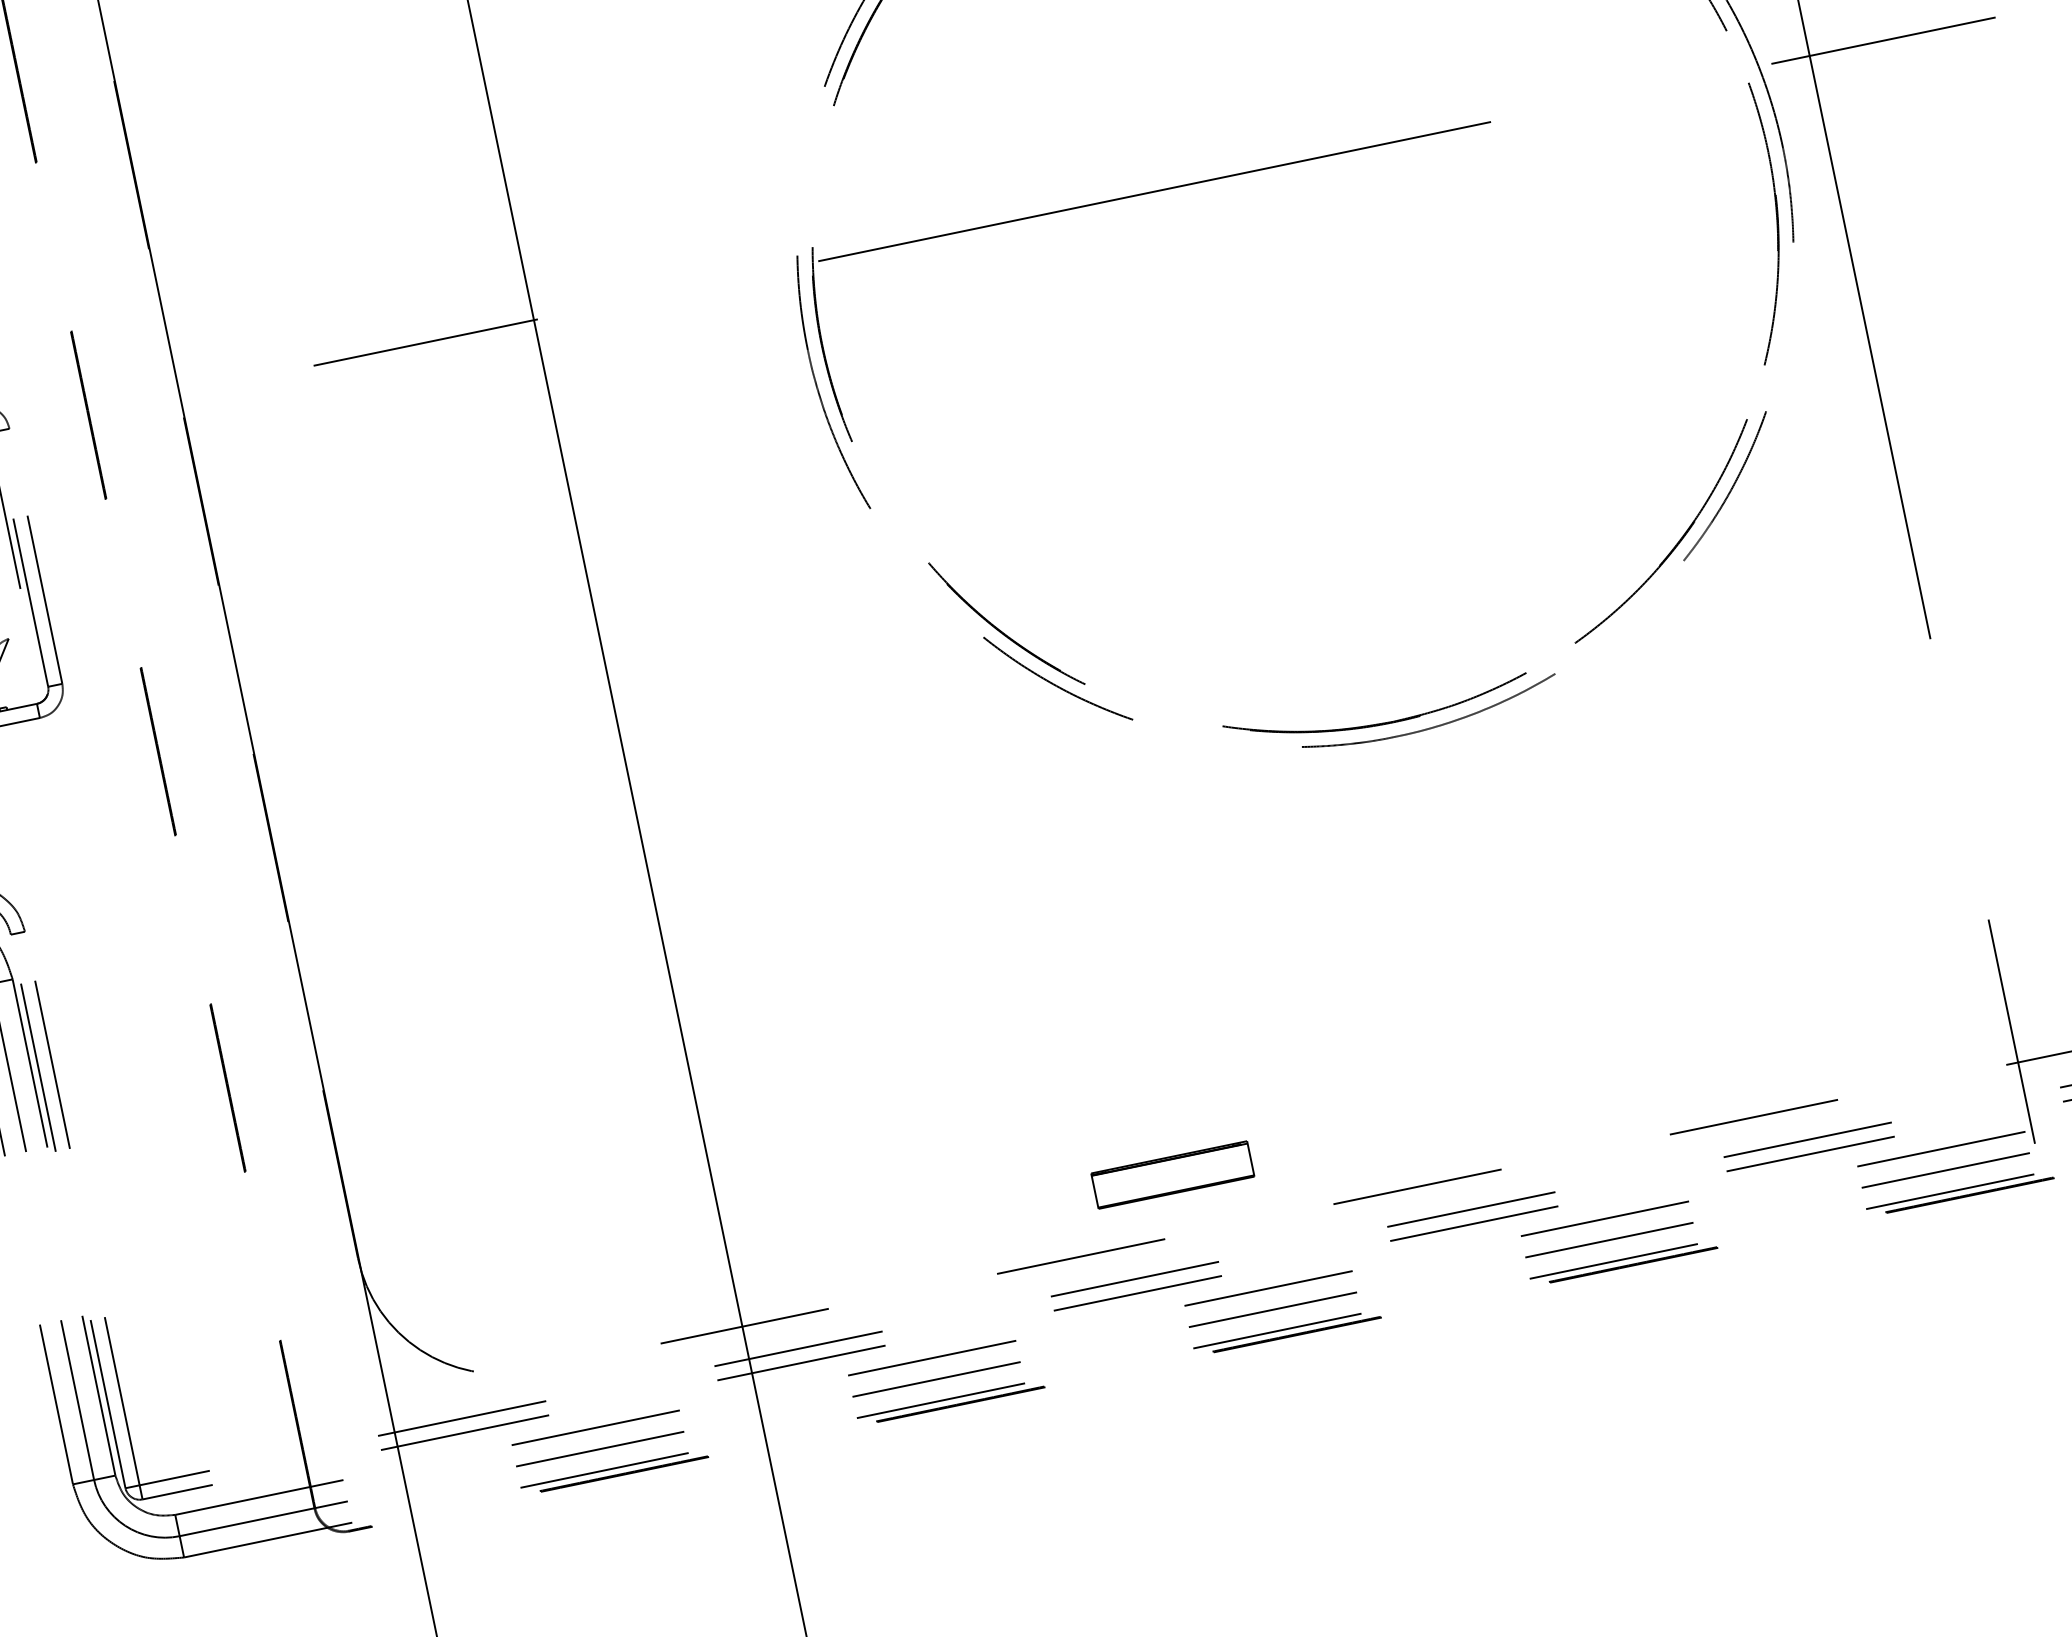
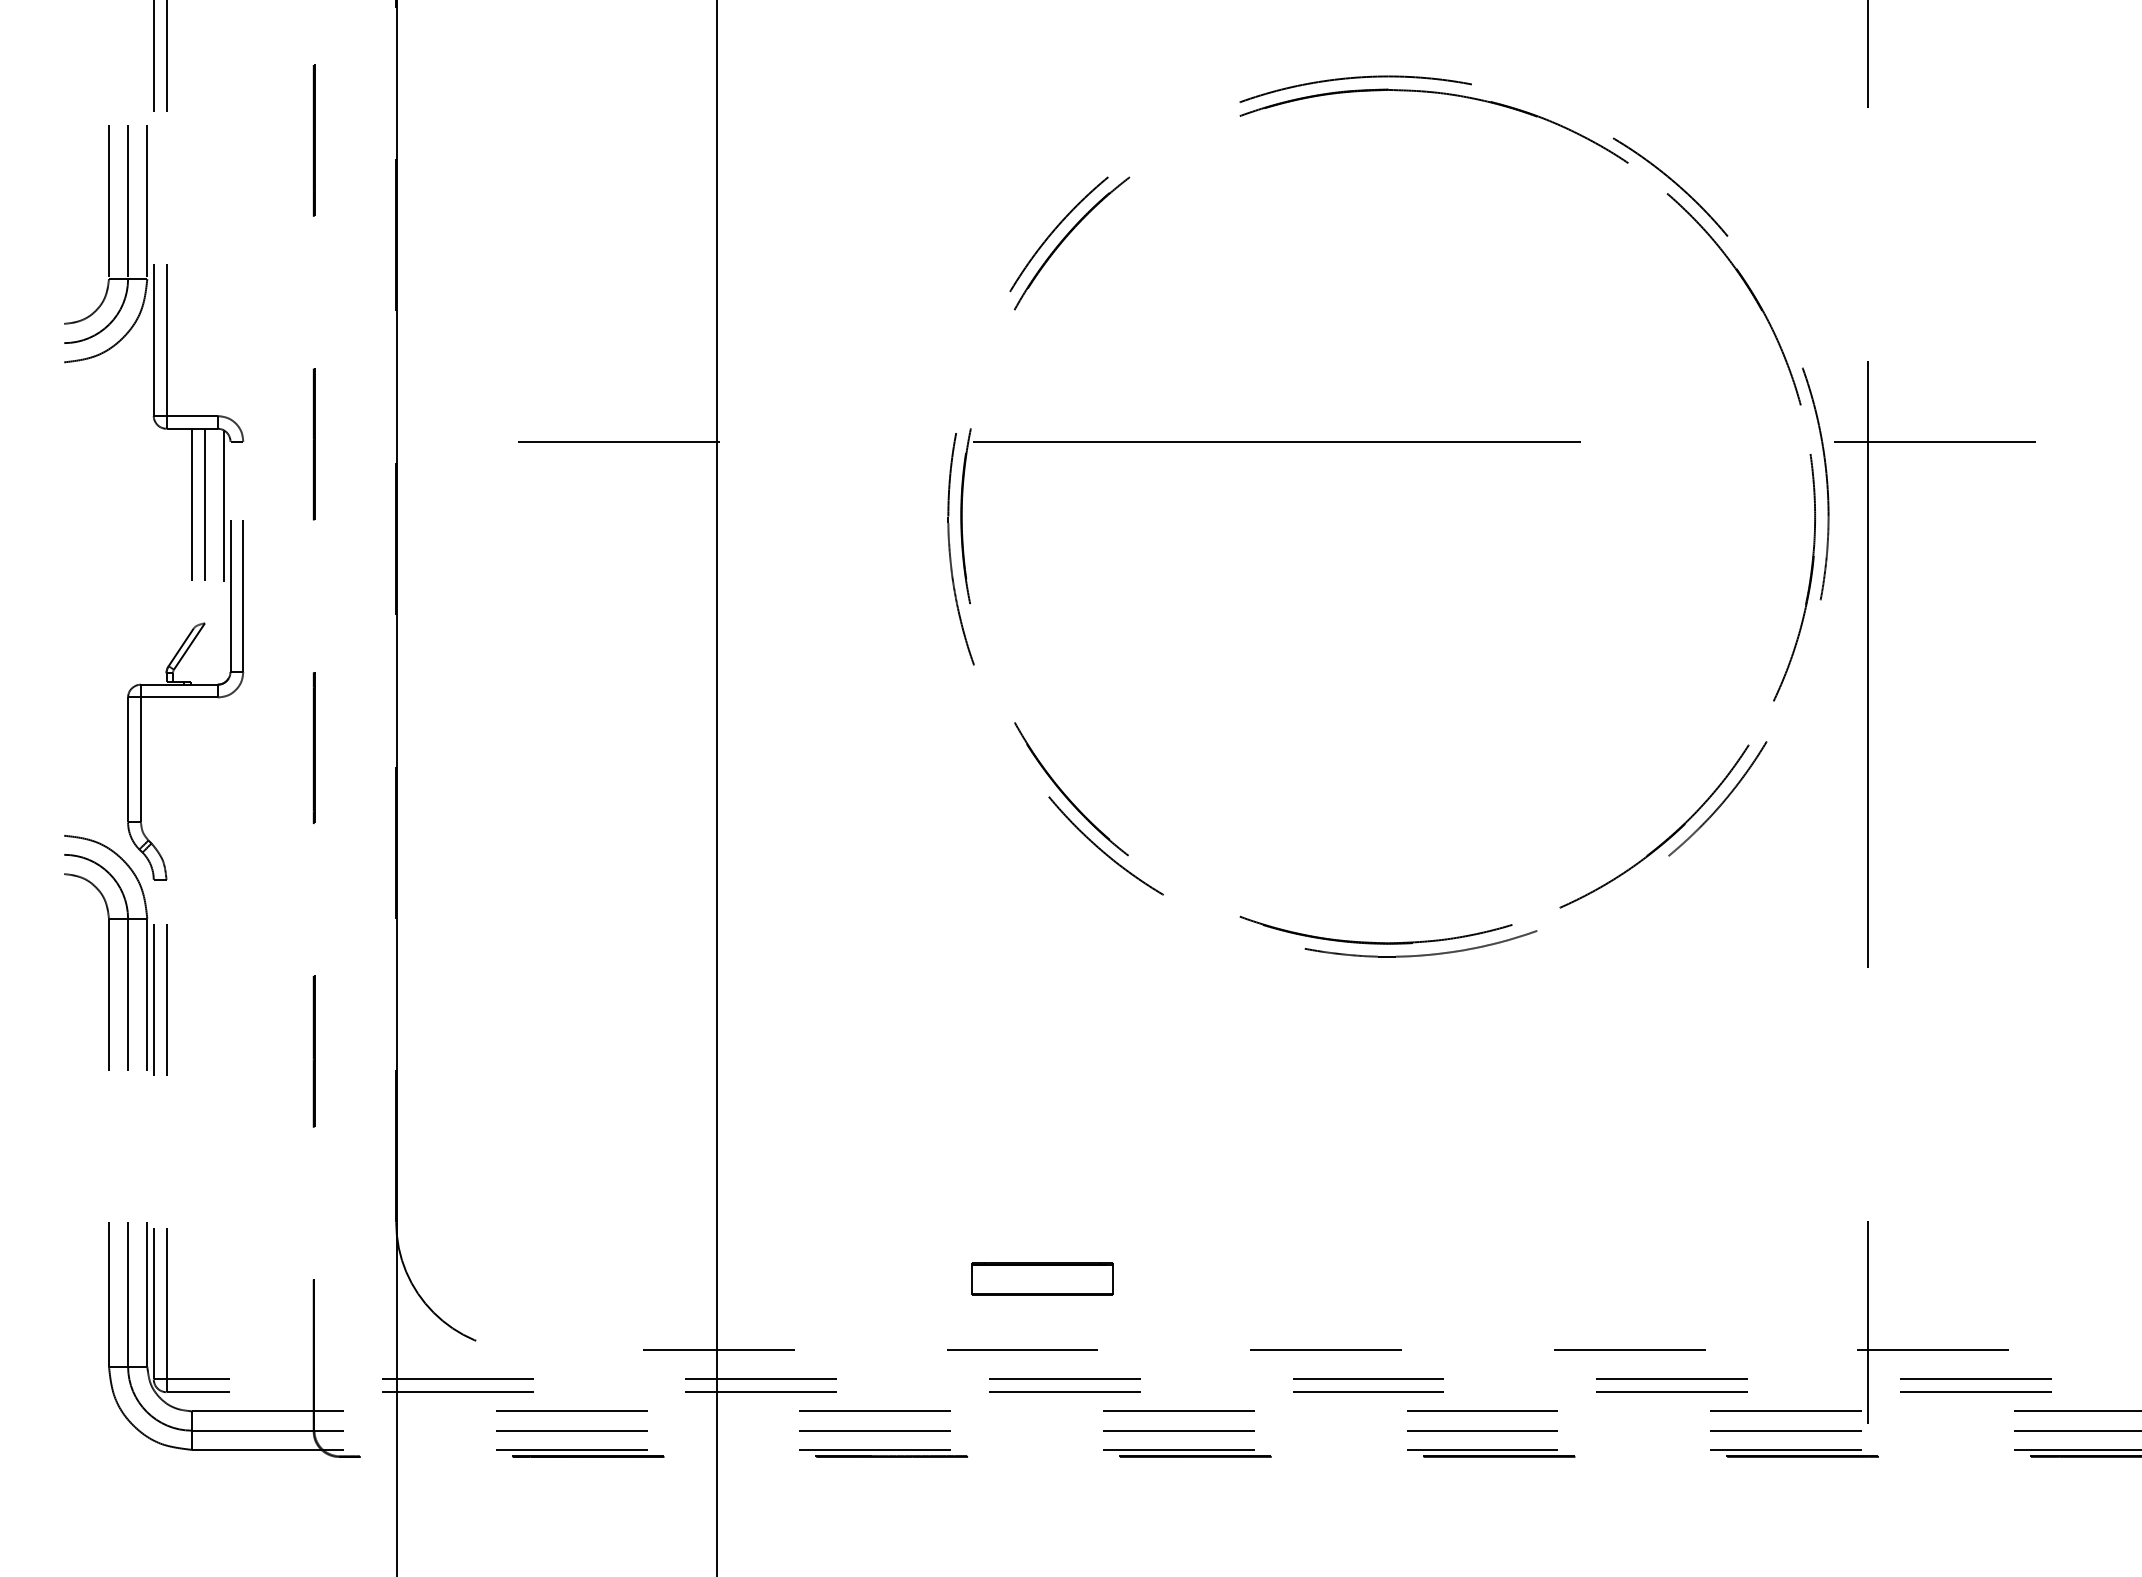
part: (1172, 1174) -> (1042, 1278), moved

